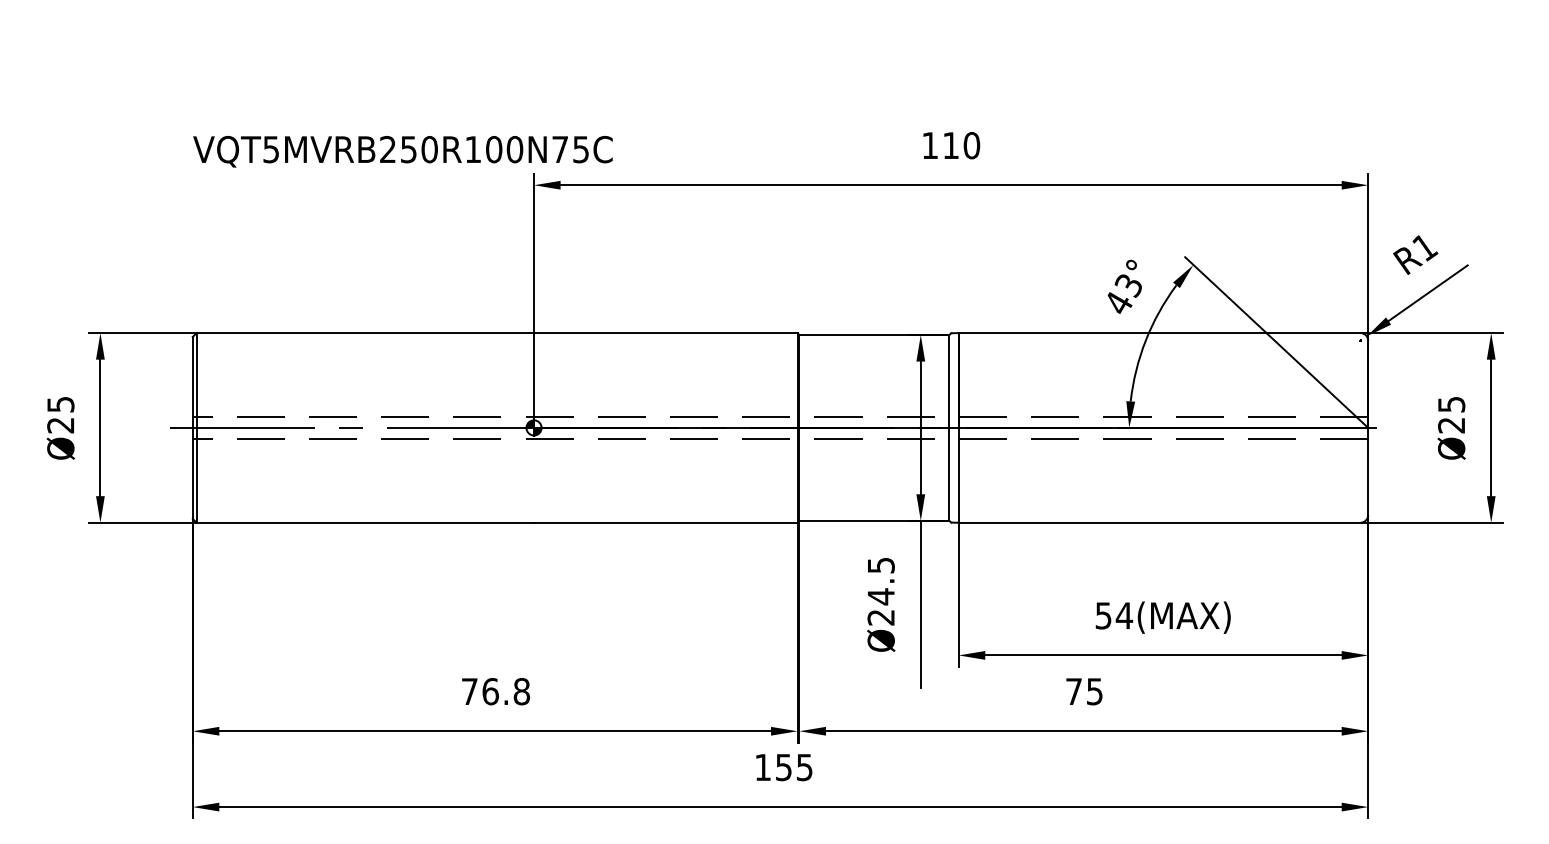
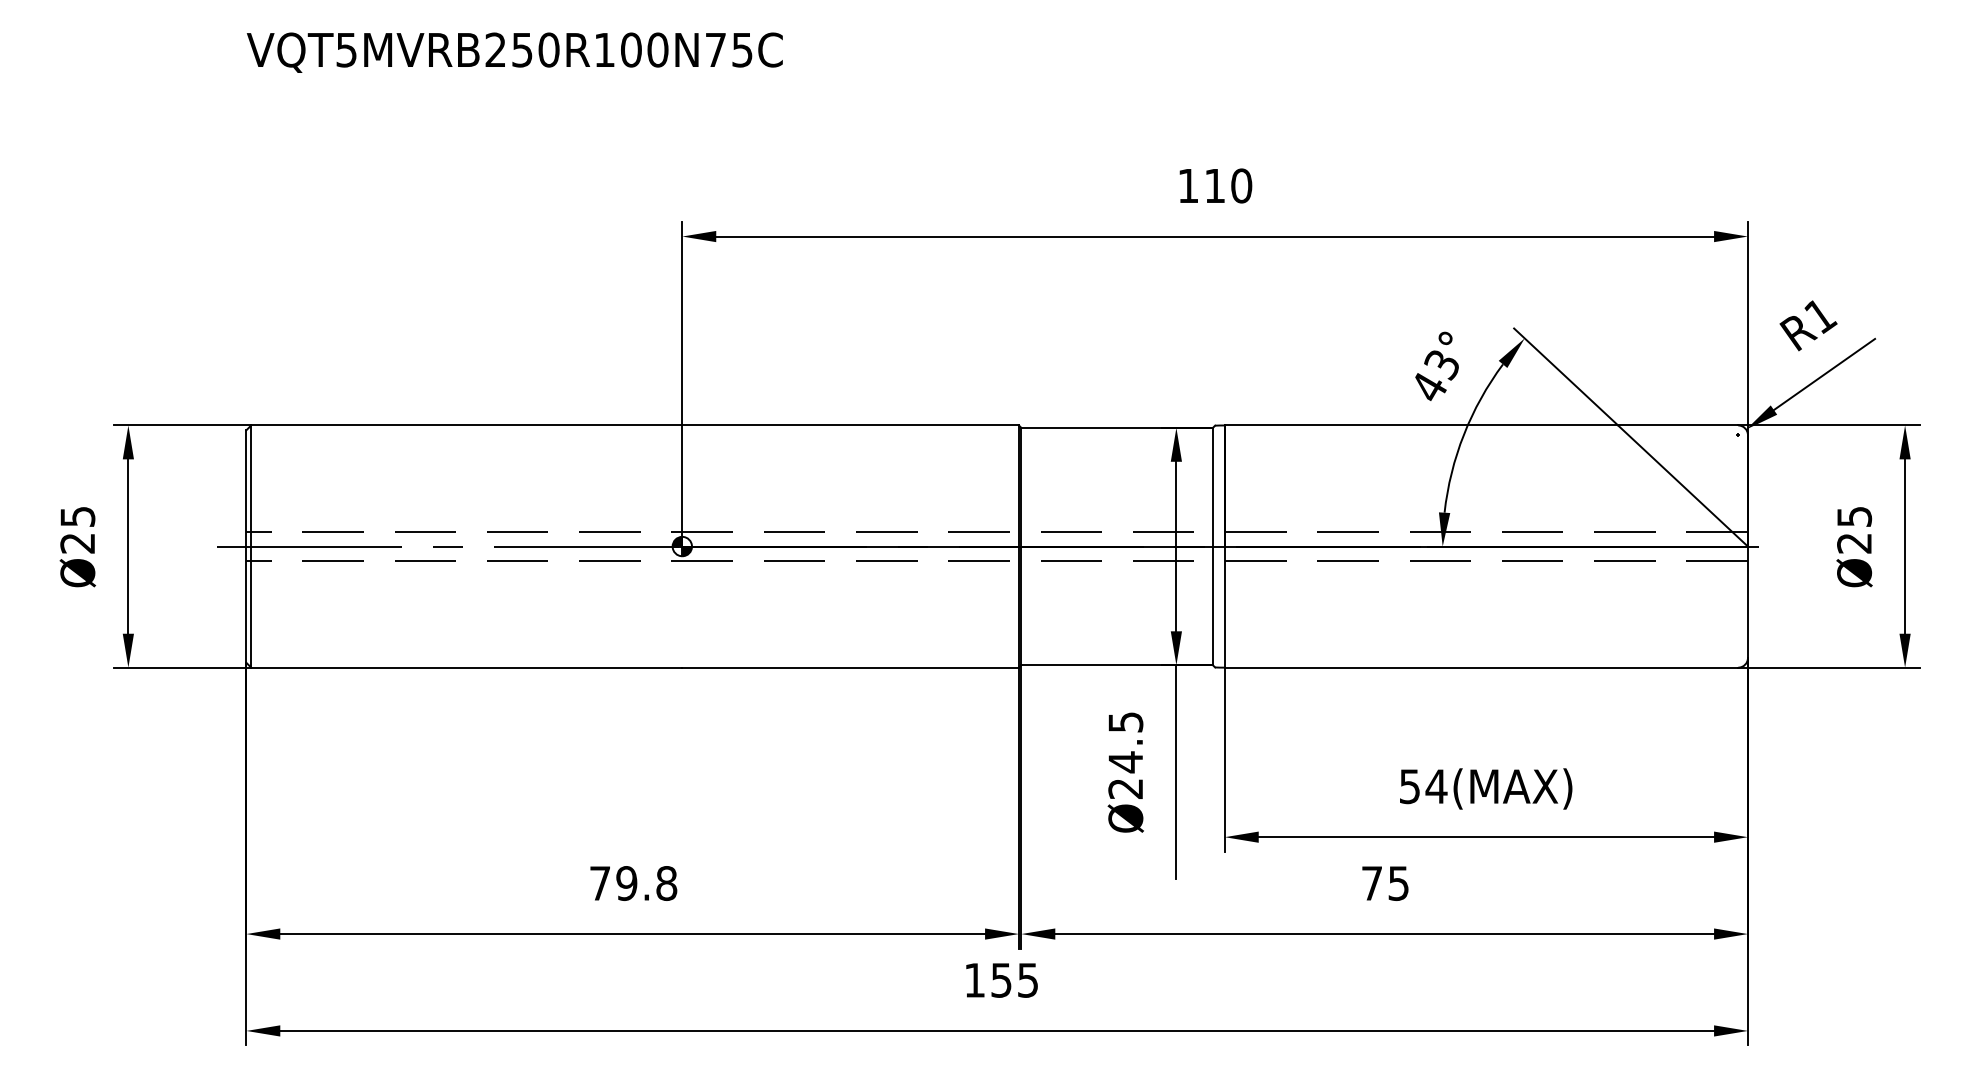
text: (402, 151) -> (514, 52), moved
text: (490, 691) -> (626, 883), 76.8 -> 79.8

